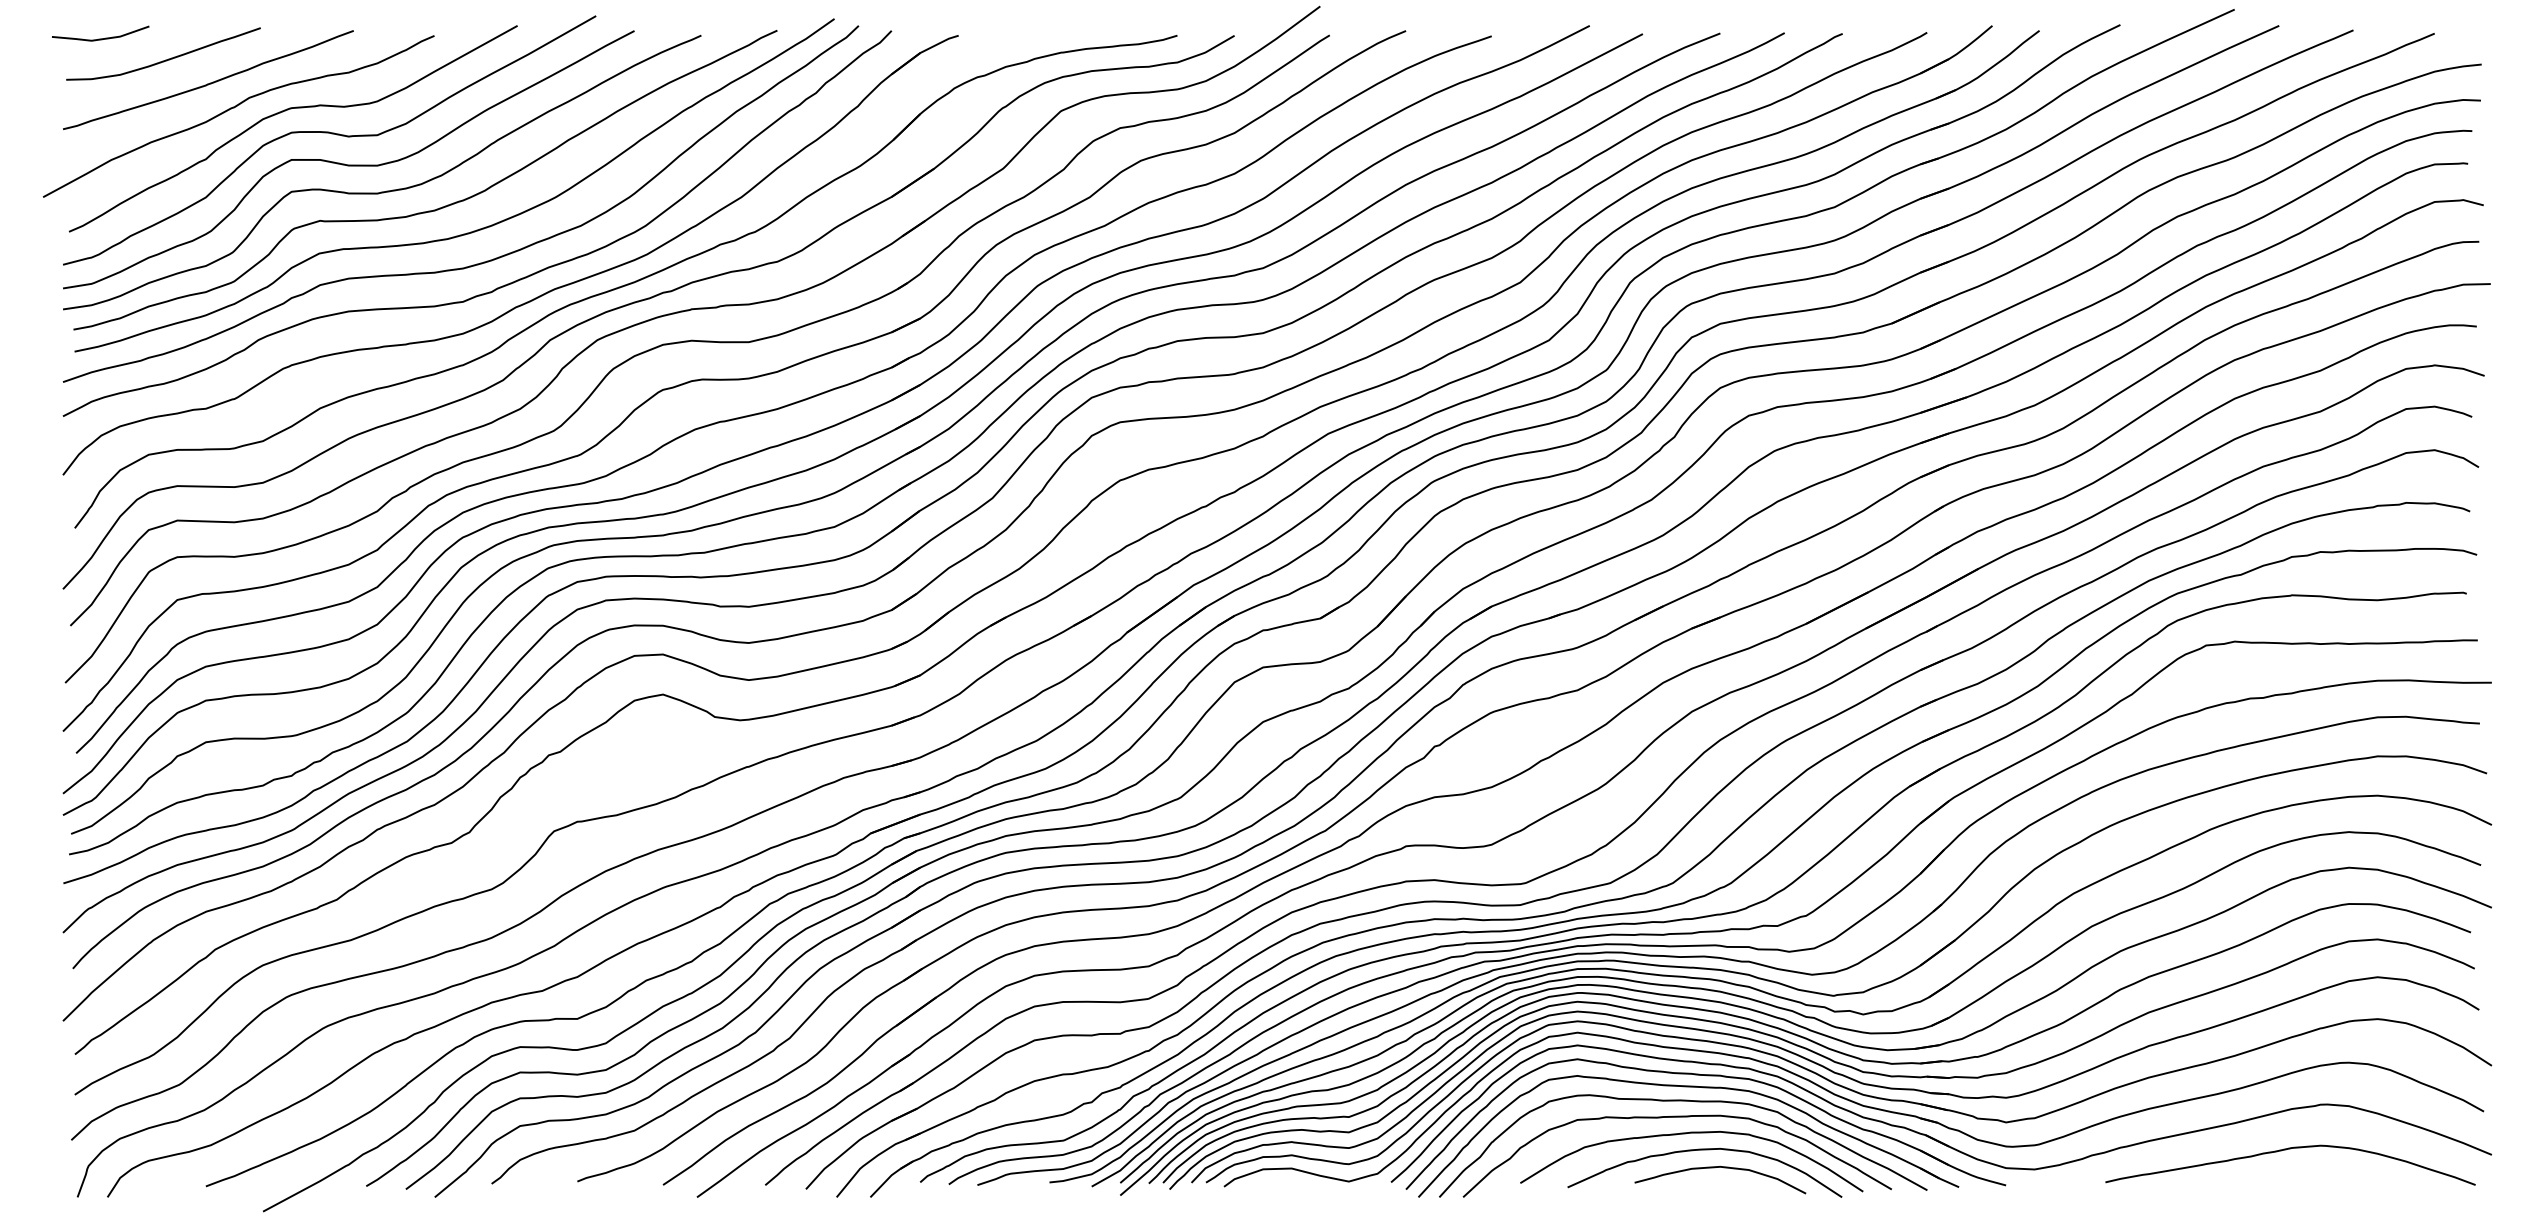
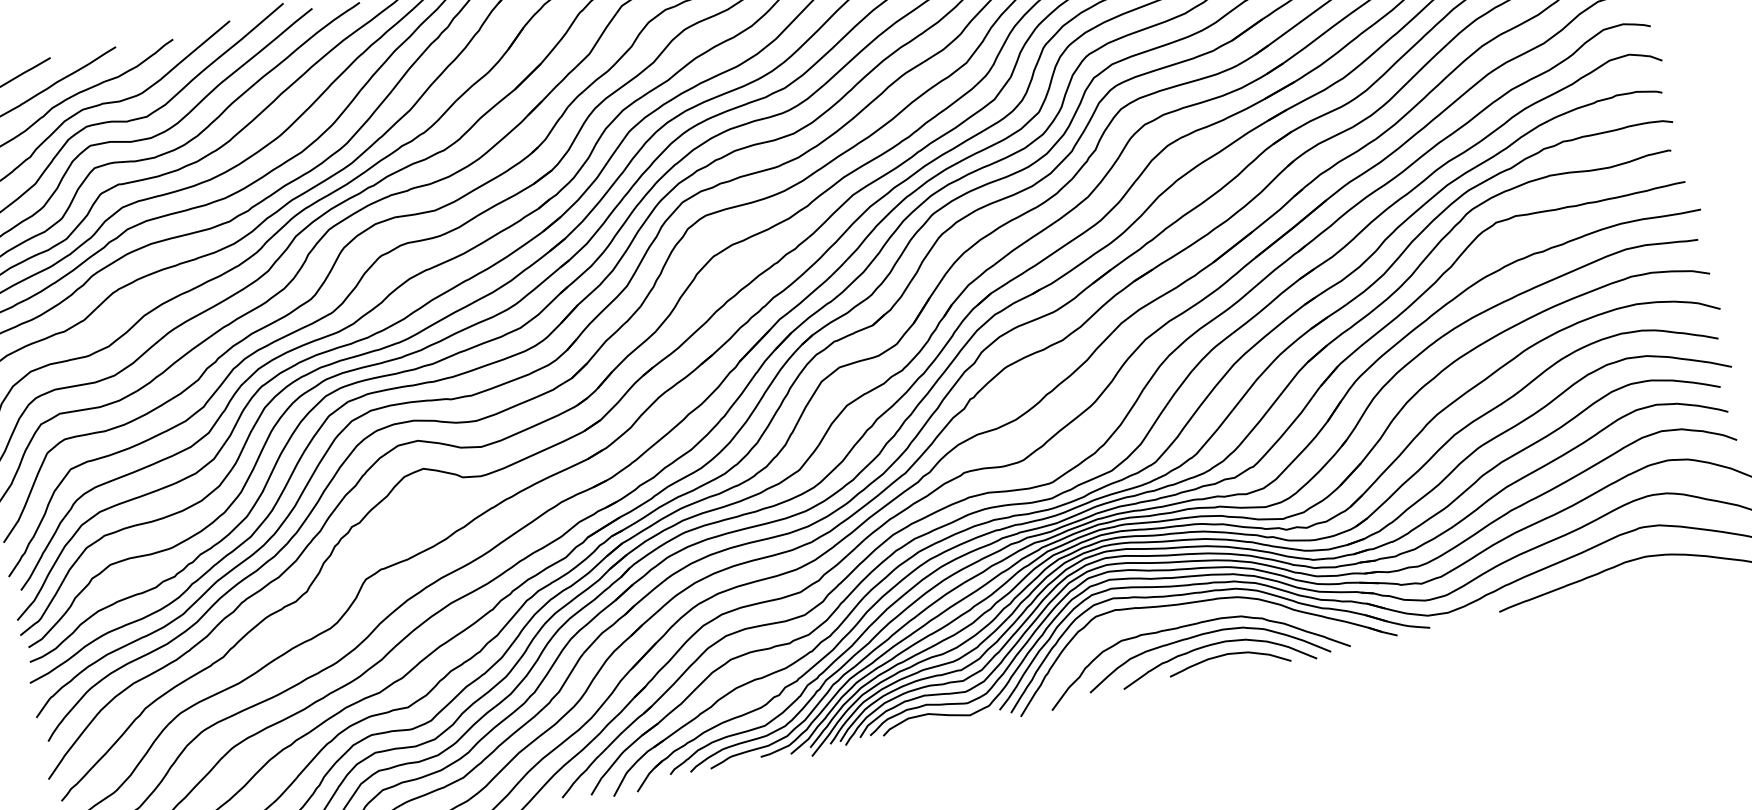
curve: (1683, 1101) -> (1193, 613), removed

